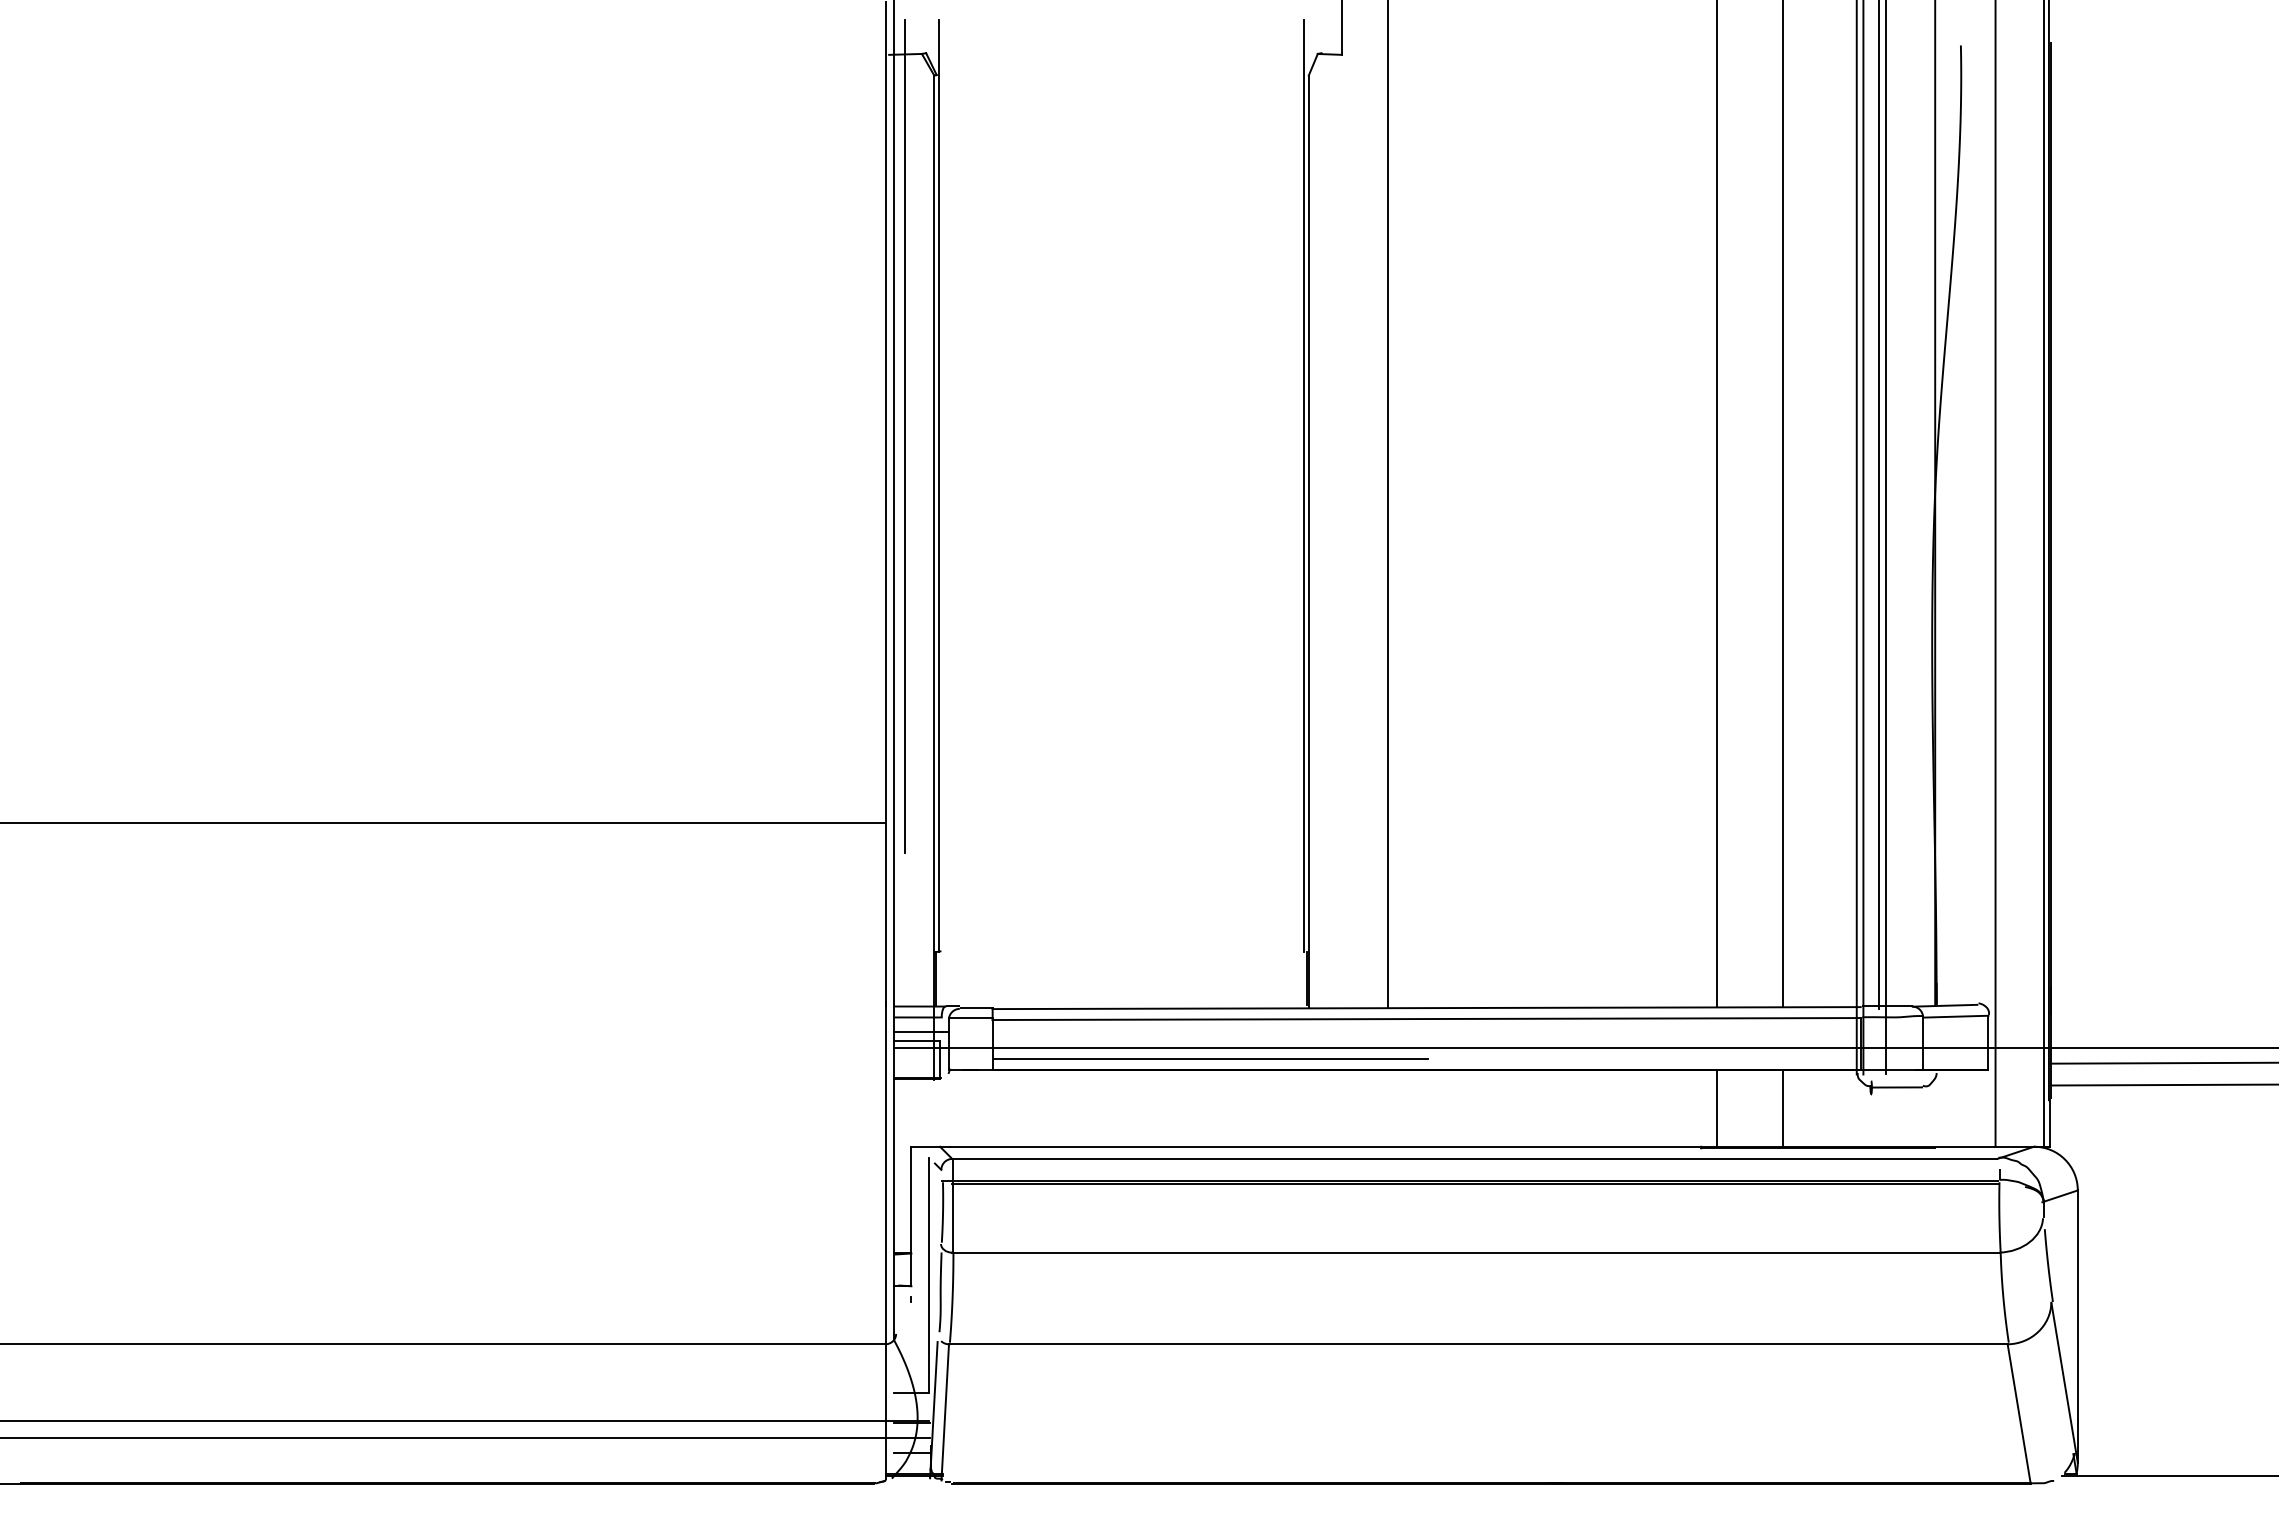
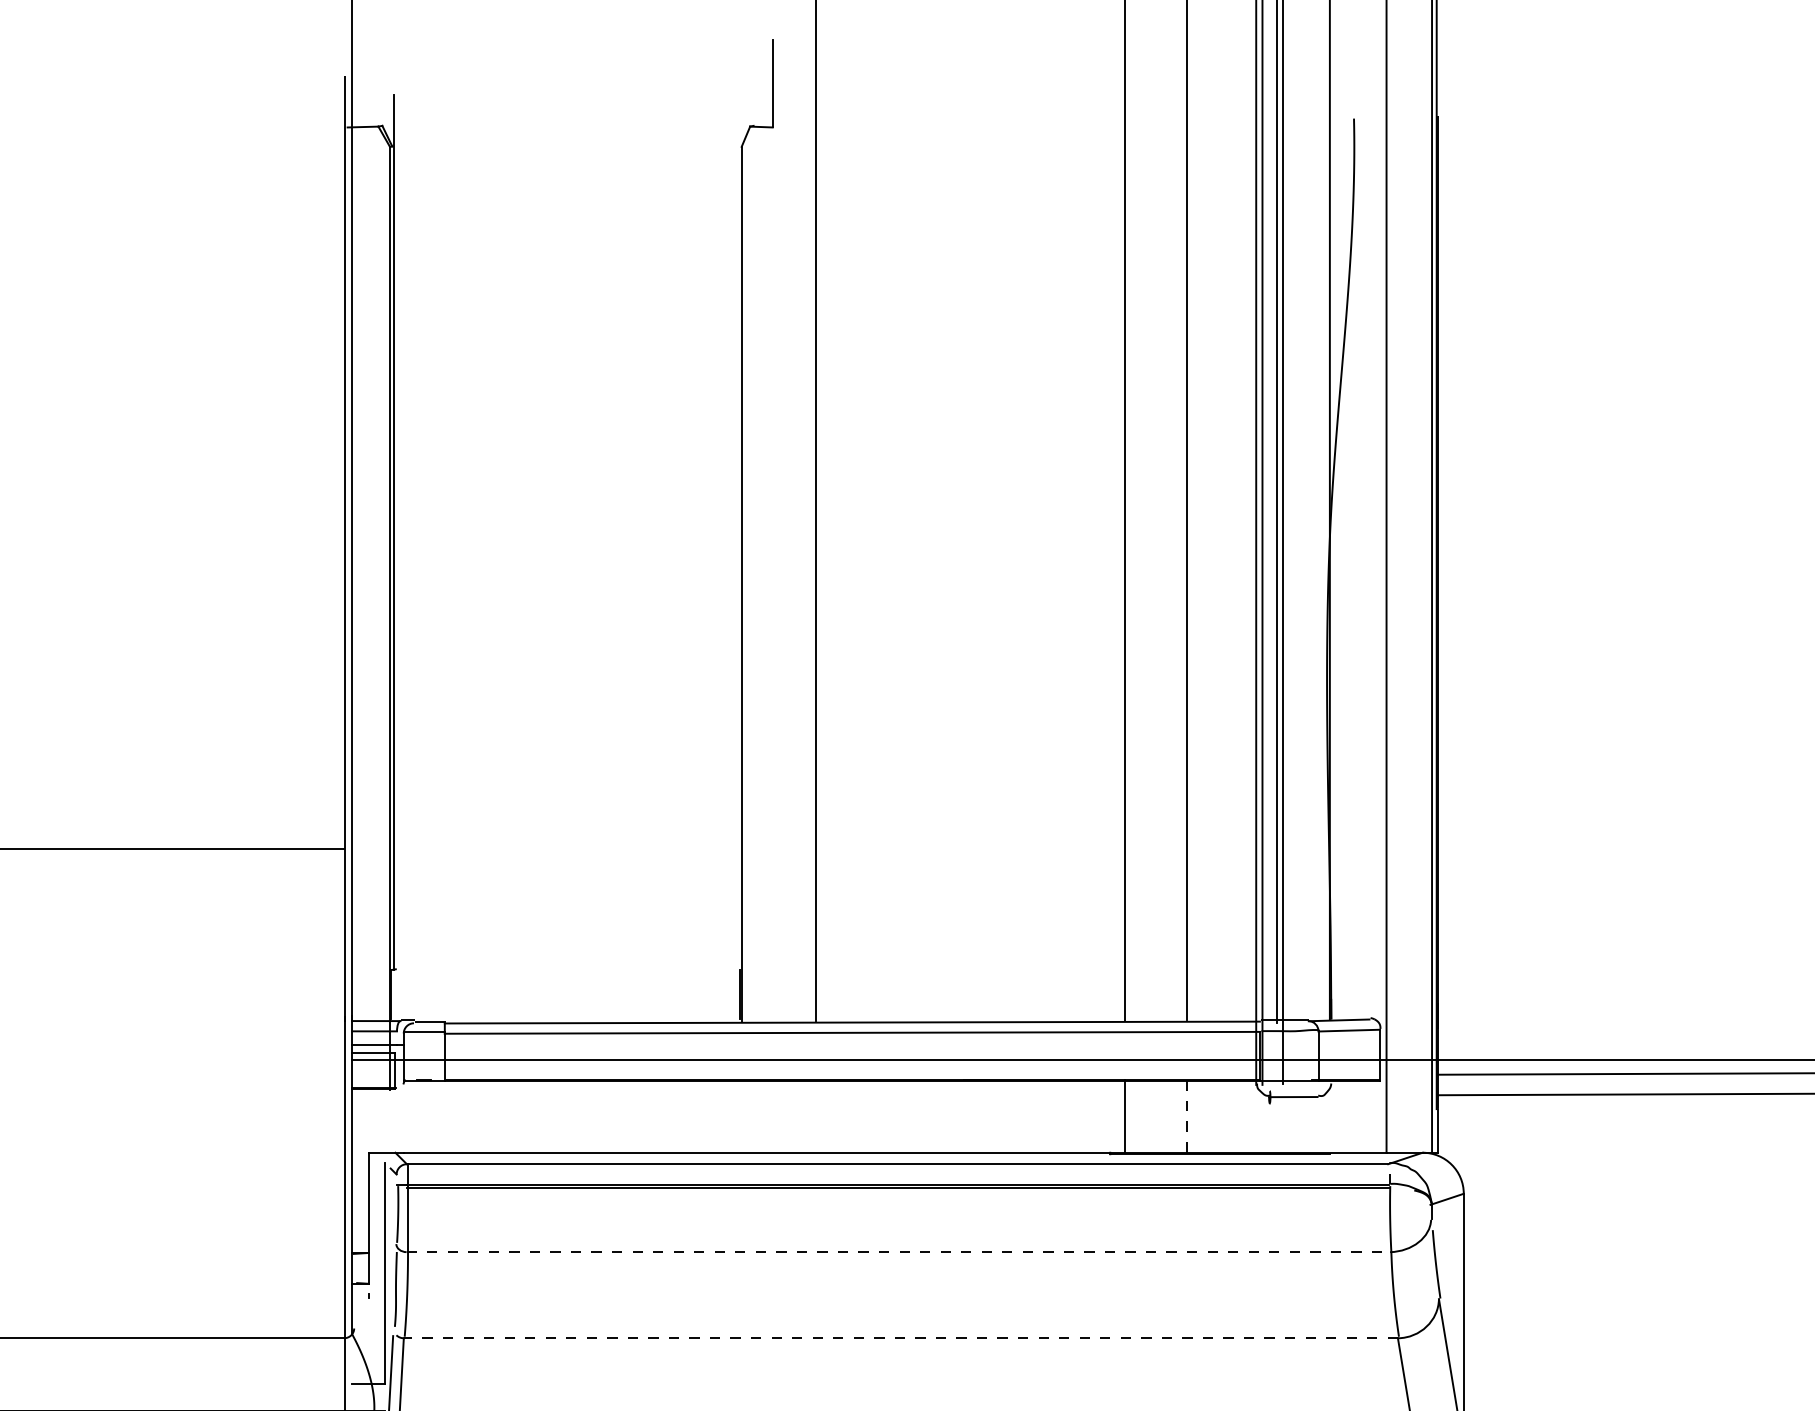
line: (904, 436) -> (362, 485), removed
line: (1304, 486) -> (737, 532), removed
line: (1210, 1059) -> (649, 1070), removed
line: (1782, 1108) -> (1186, 1116), solid -> dashed
line: (1475, 1252) -> (898, 1252), solid -> dashed
line: (1477, 1344) -> (900, 1338), solid -> dashed

